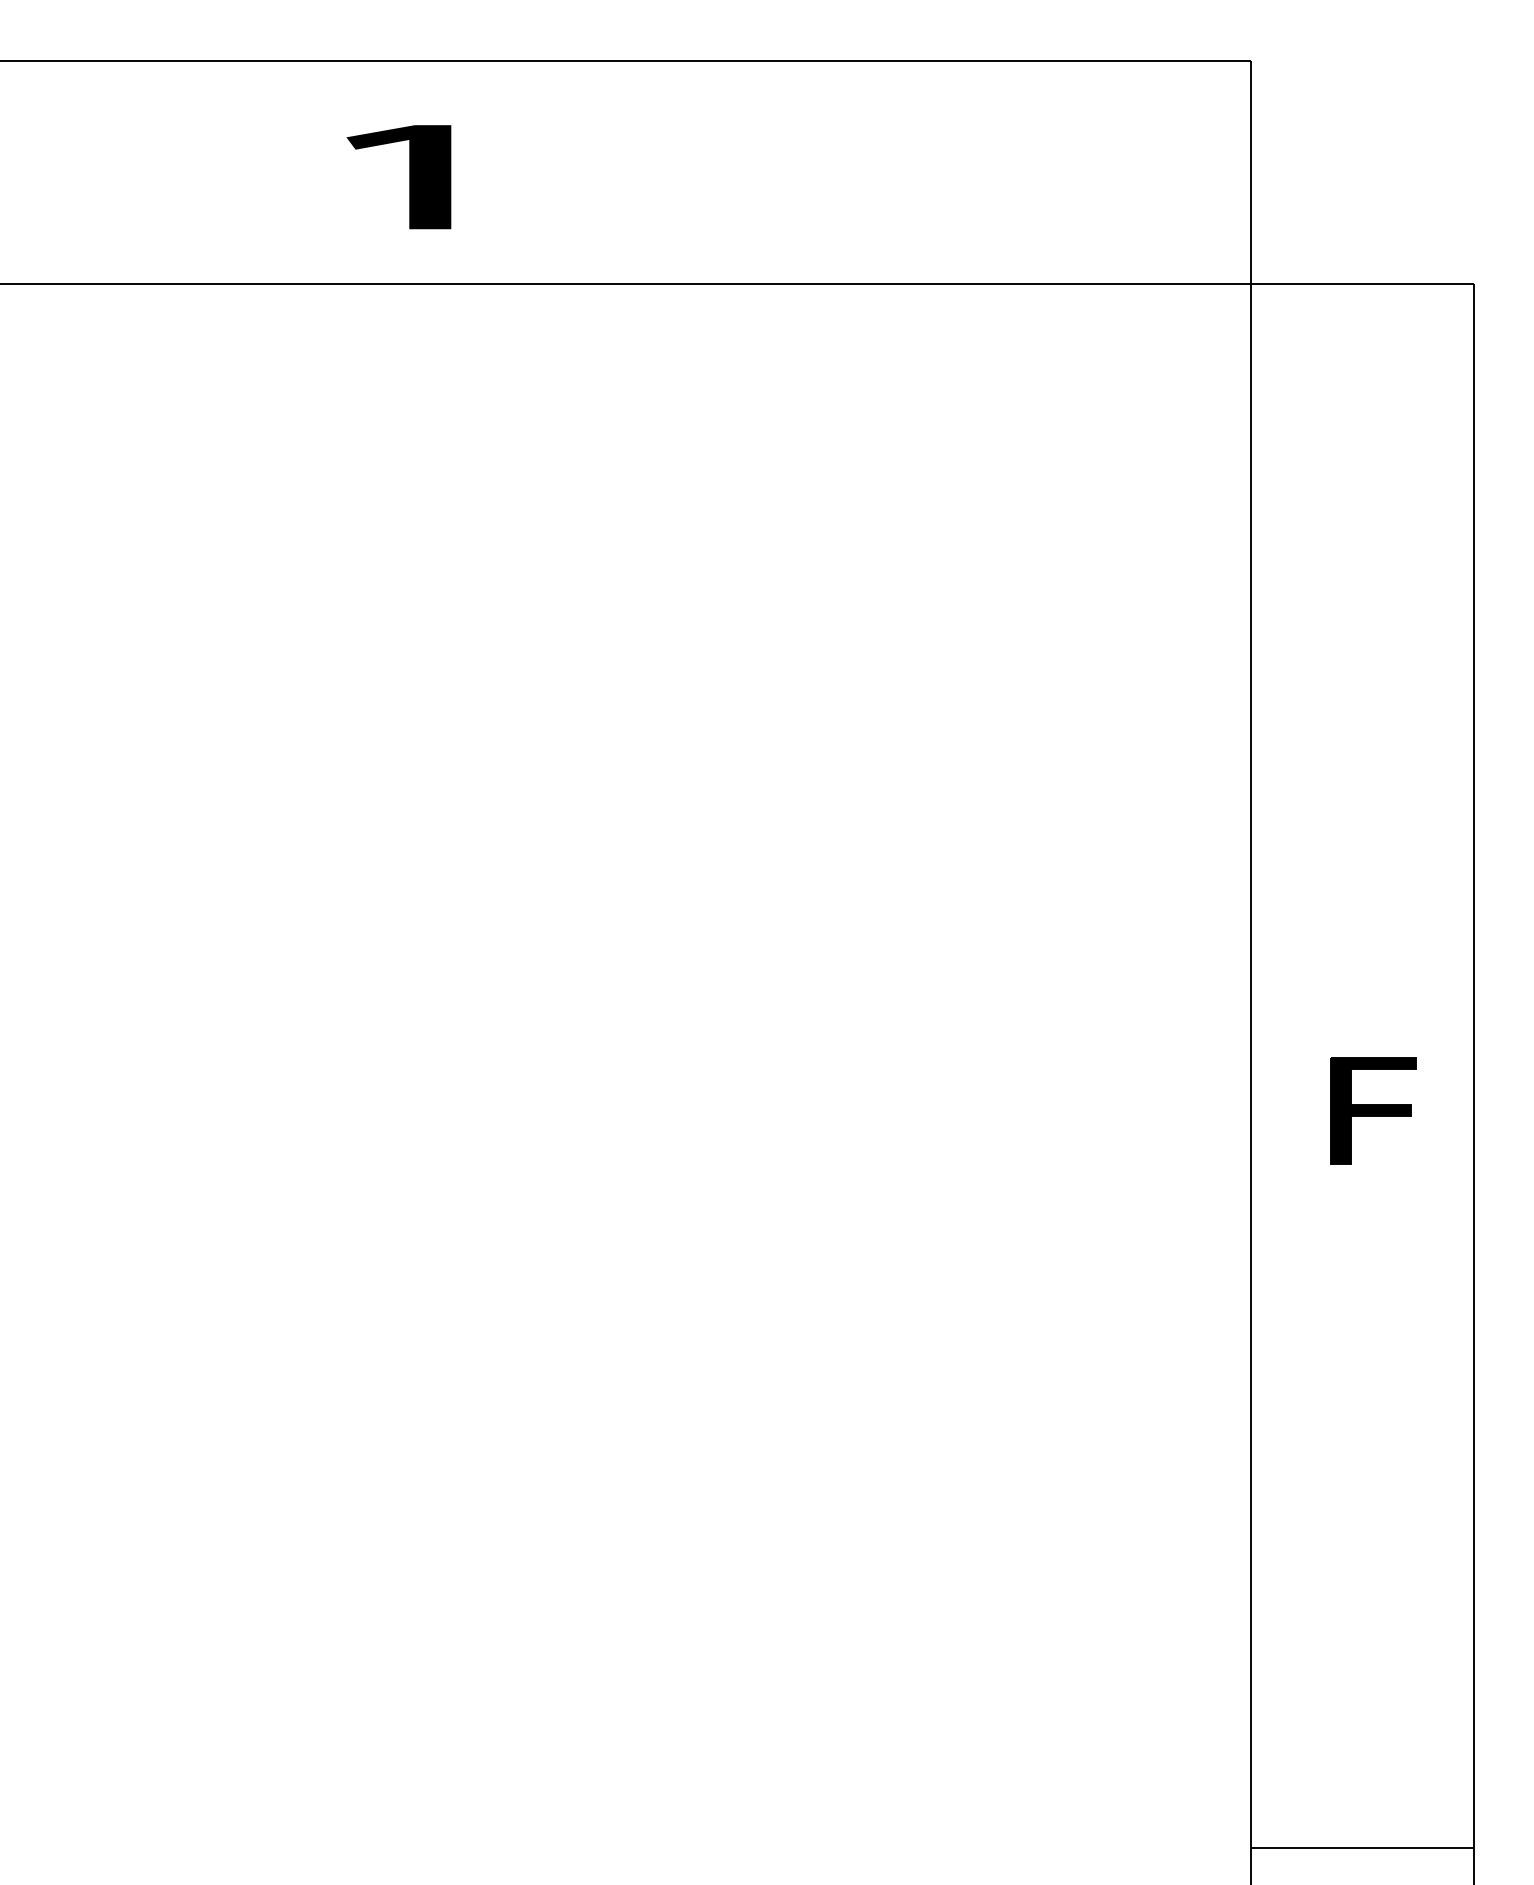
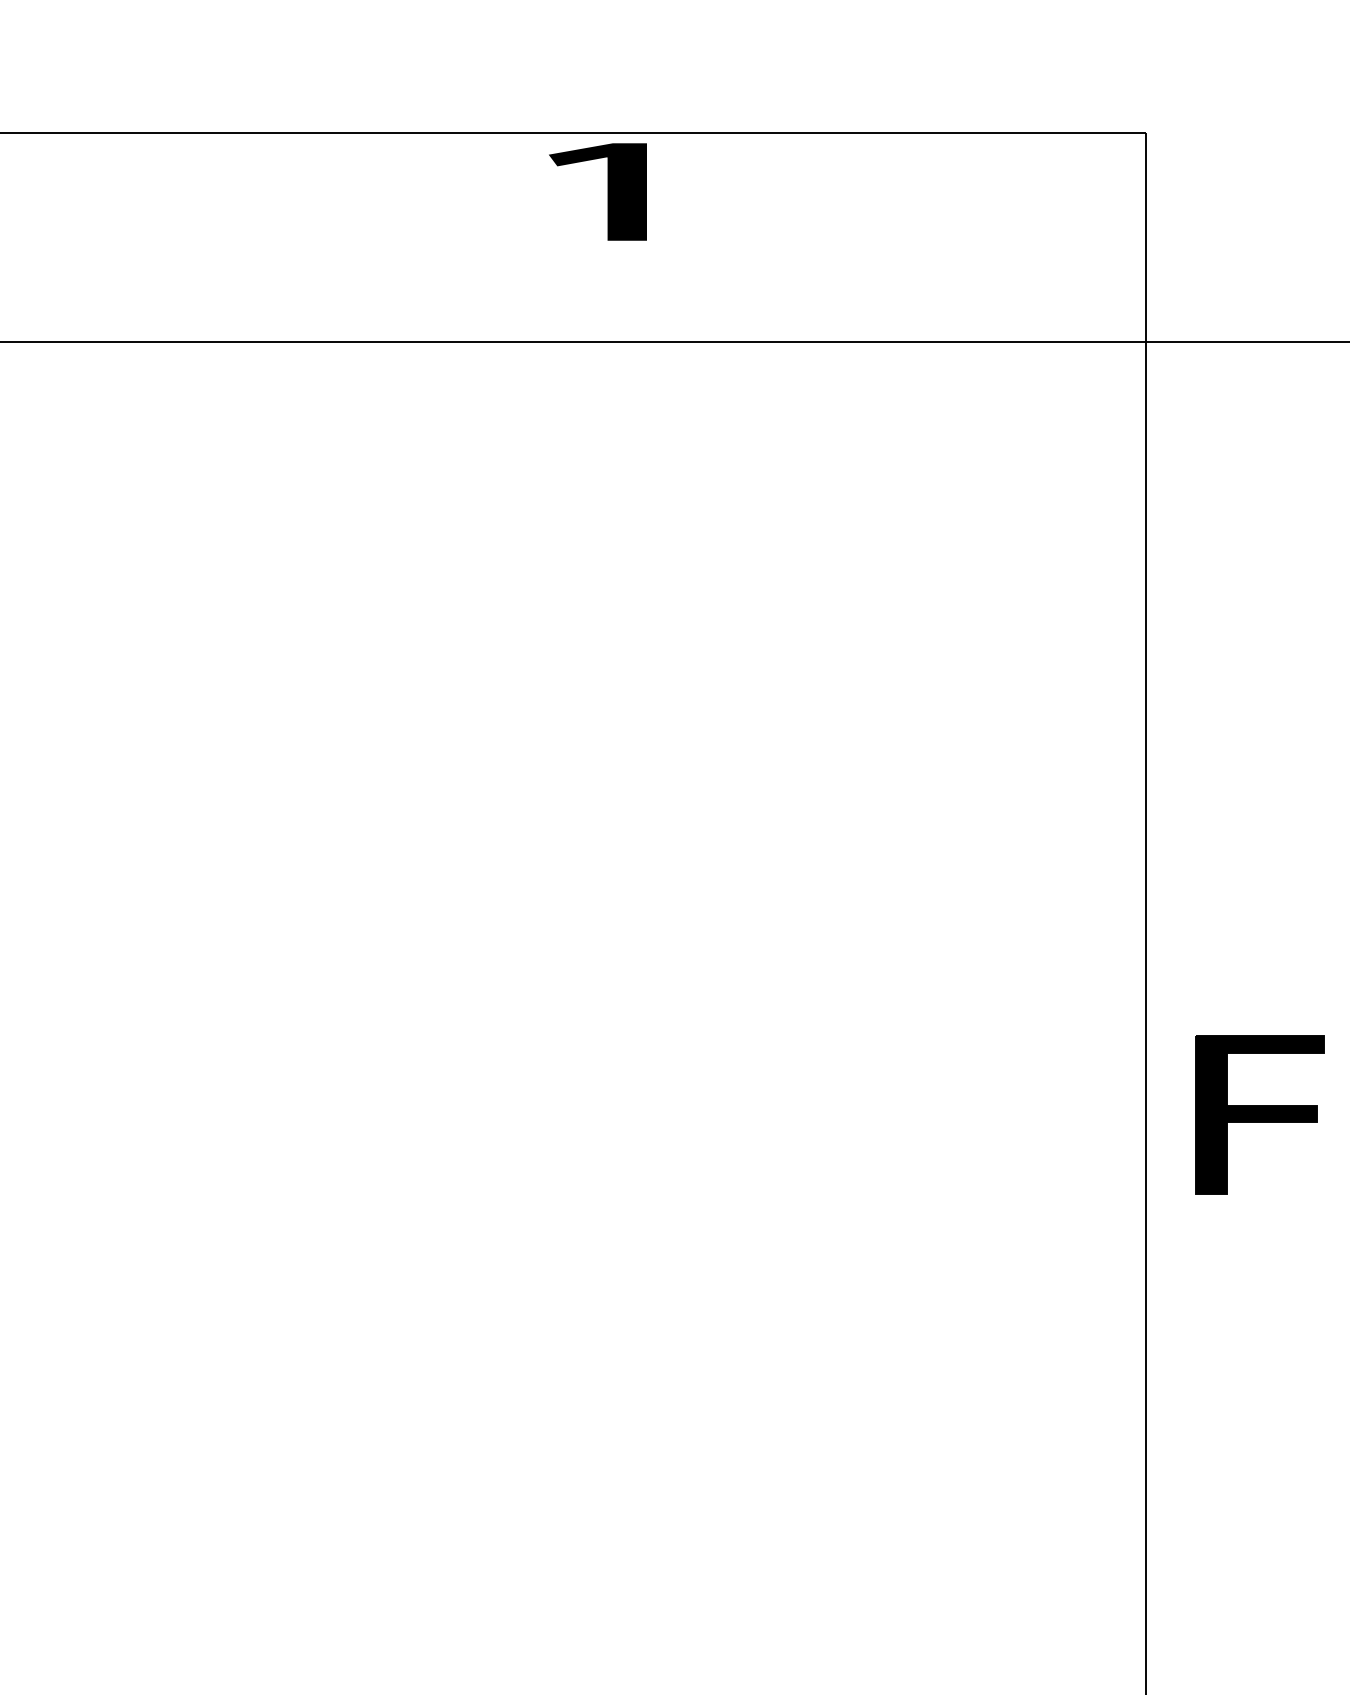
part: (409, 177) -> (607, 192), moved
part: (1373, 1110) -> (1259, 1114), size x1.6

